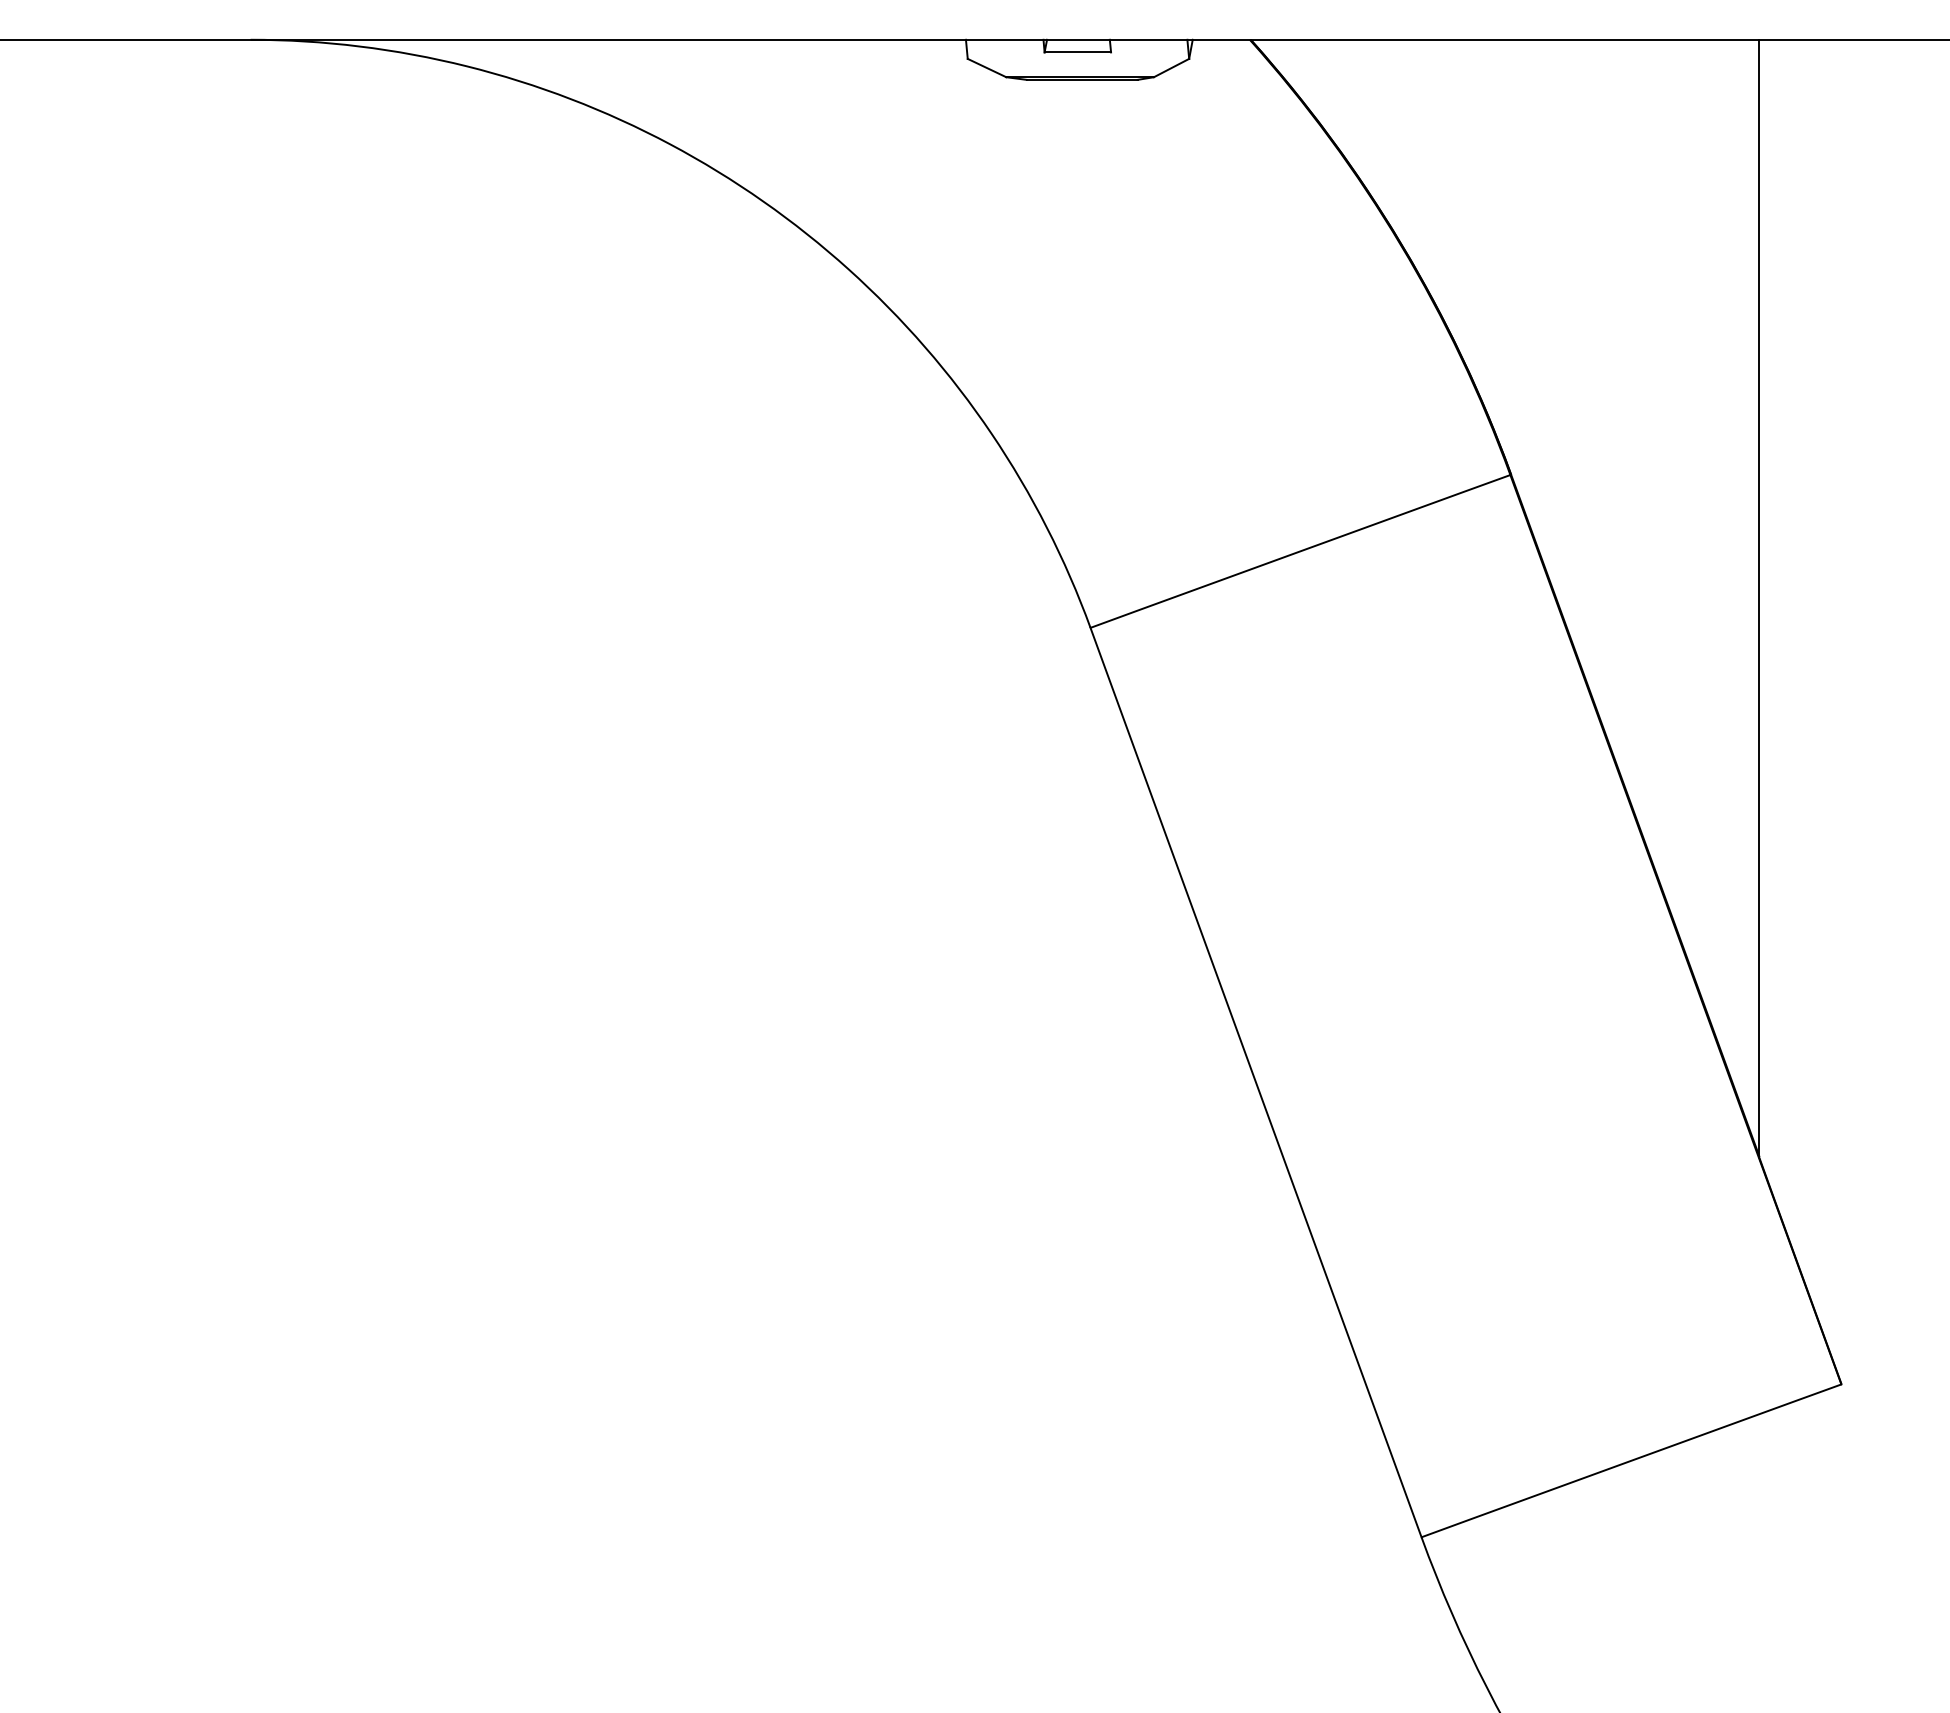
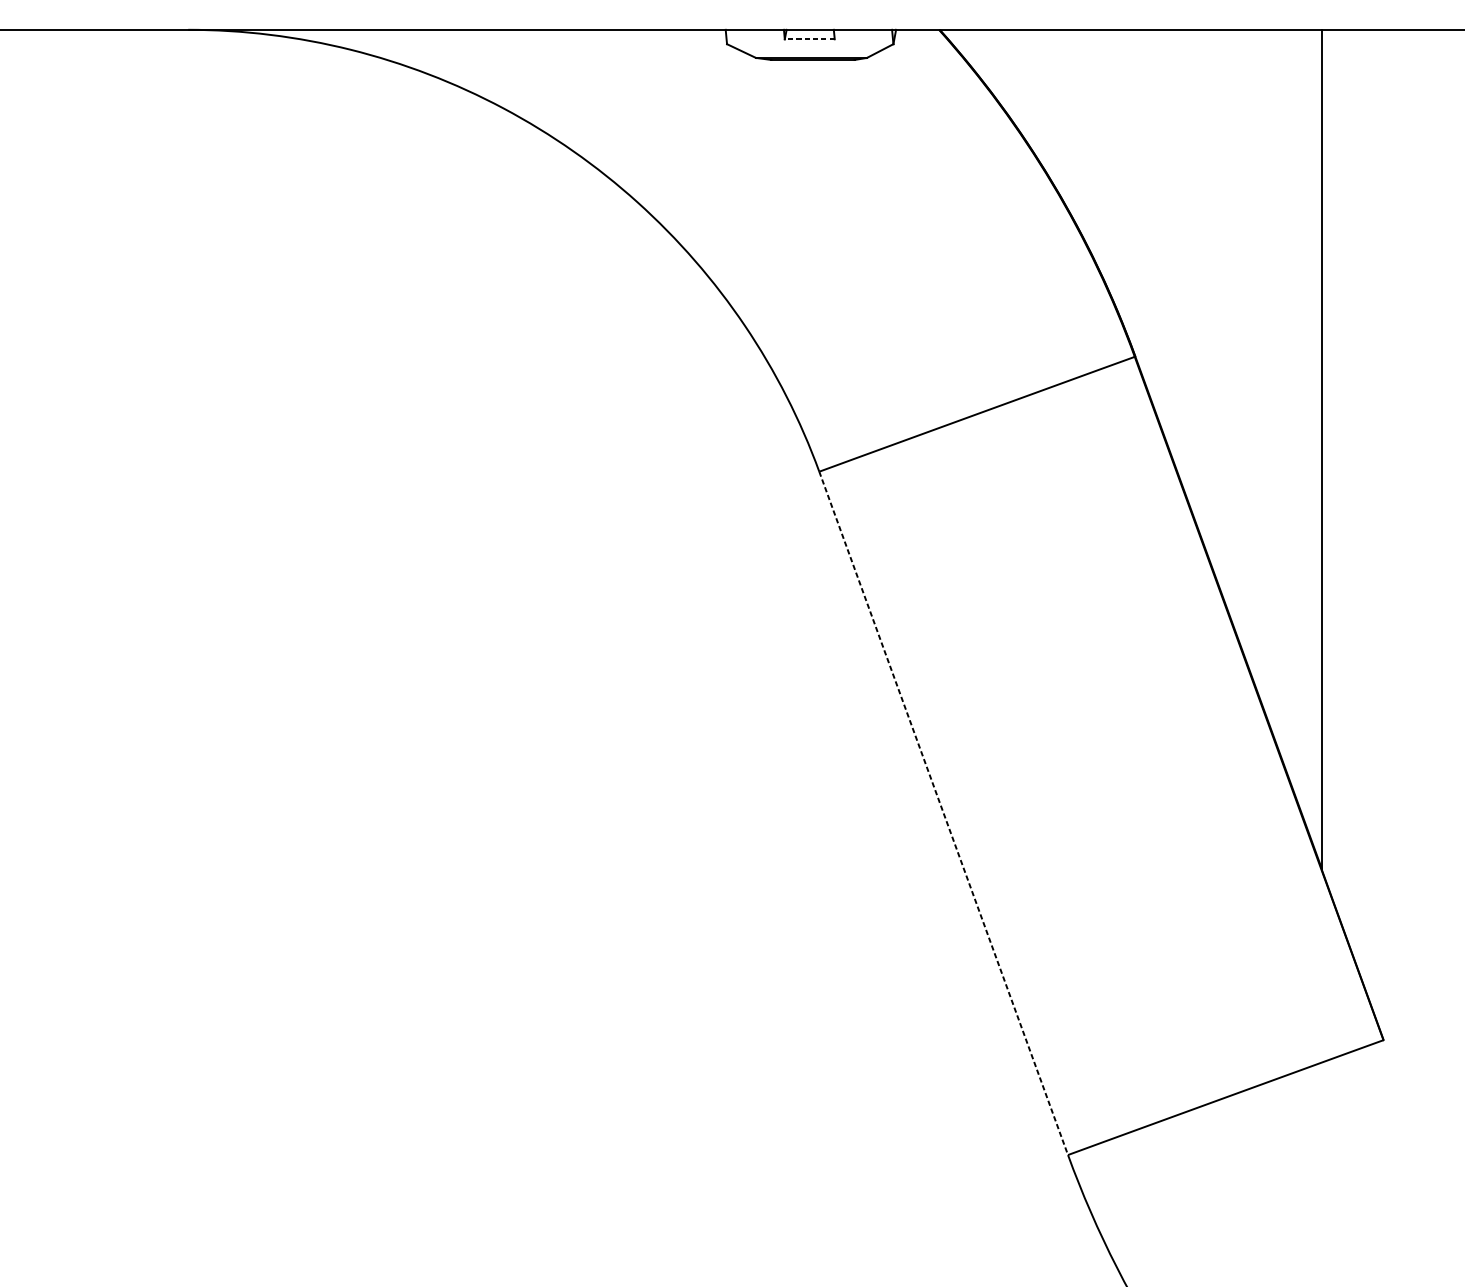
line: (1077, 52) -> (809, 39), solid -> dashed
line: (1256, 1082) -> (944, 813), solid -> dashed

